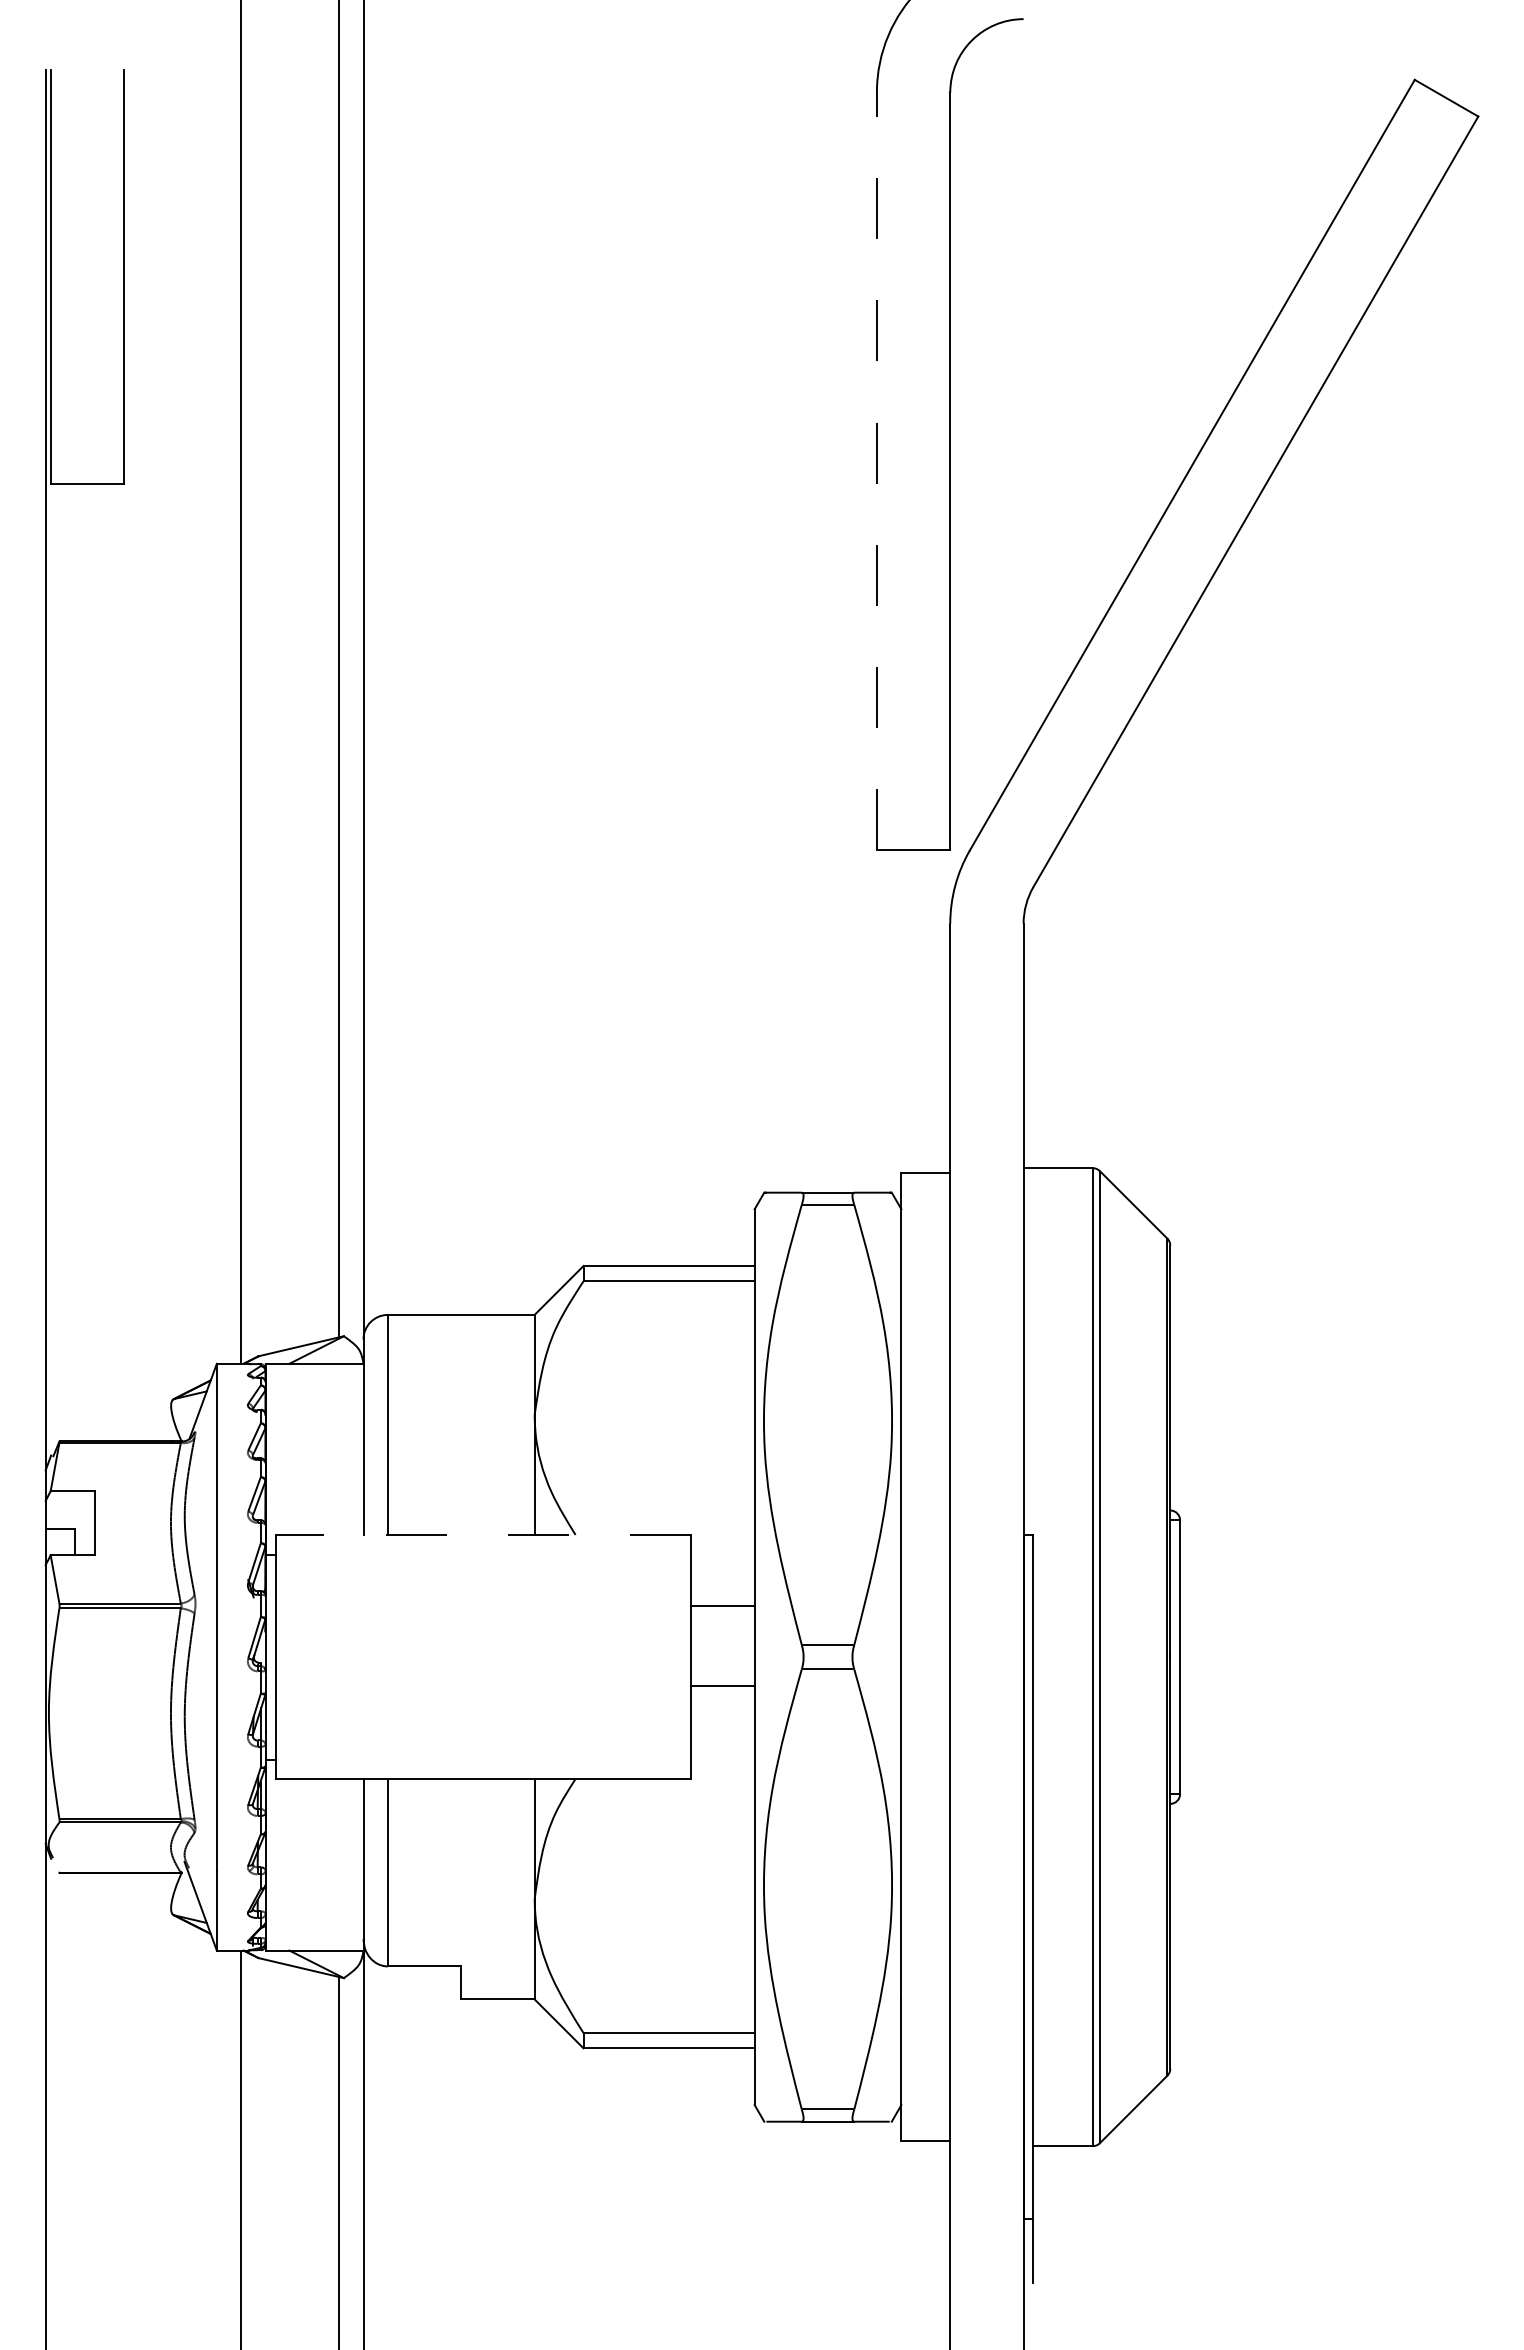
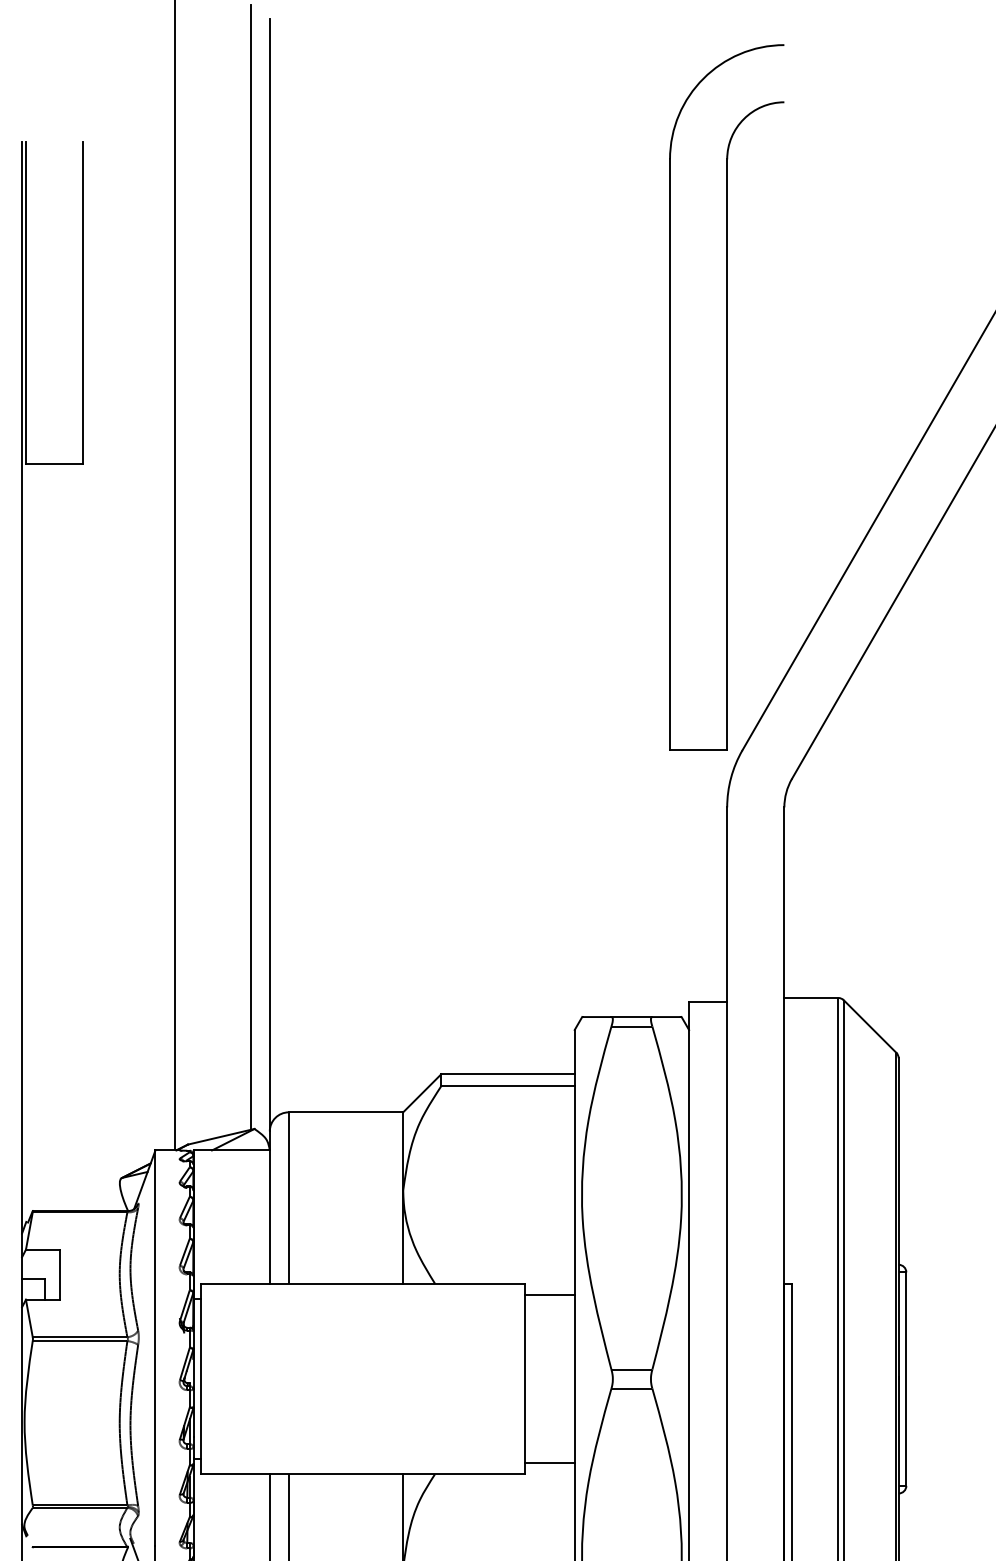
line: (876, 471) -> (669, 454), dashed -> solid
line: (483, 1534) -> (363, 1283), dashed -> solid
line: (722, 1606) -> (549, 1295), moved
line: (722, 1686) -> (549, 1463), moved

